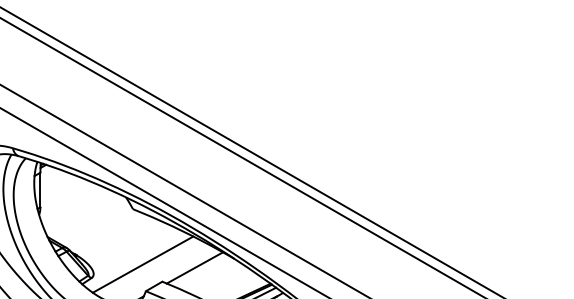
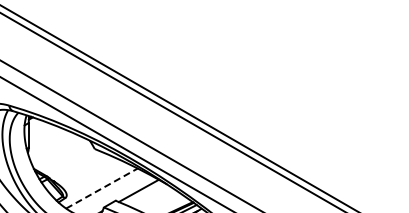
line: (143, 264) -> (102, 188), solid -> dashed

